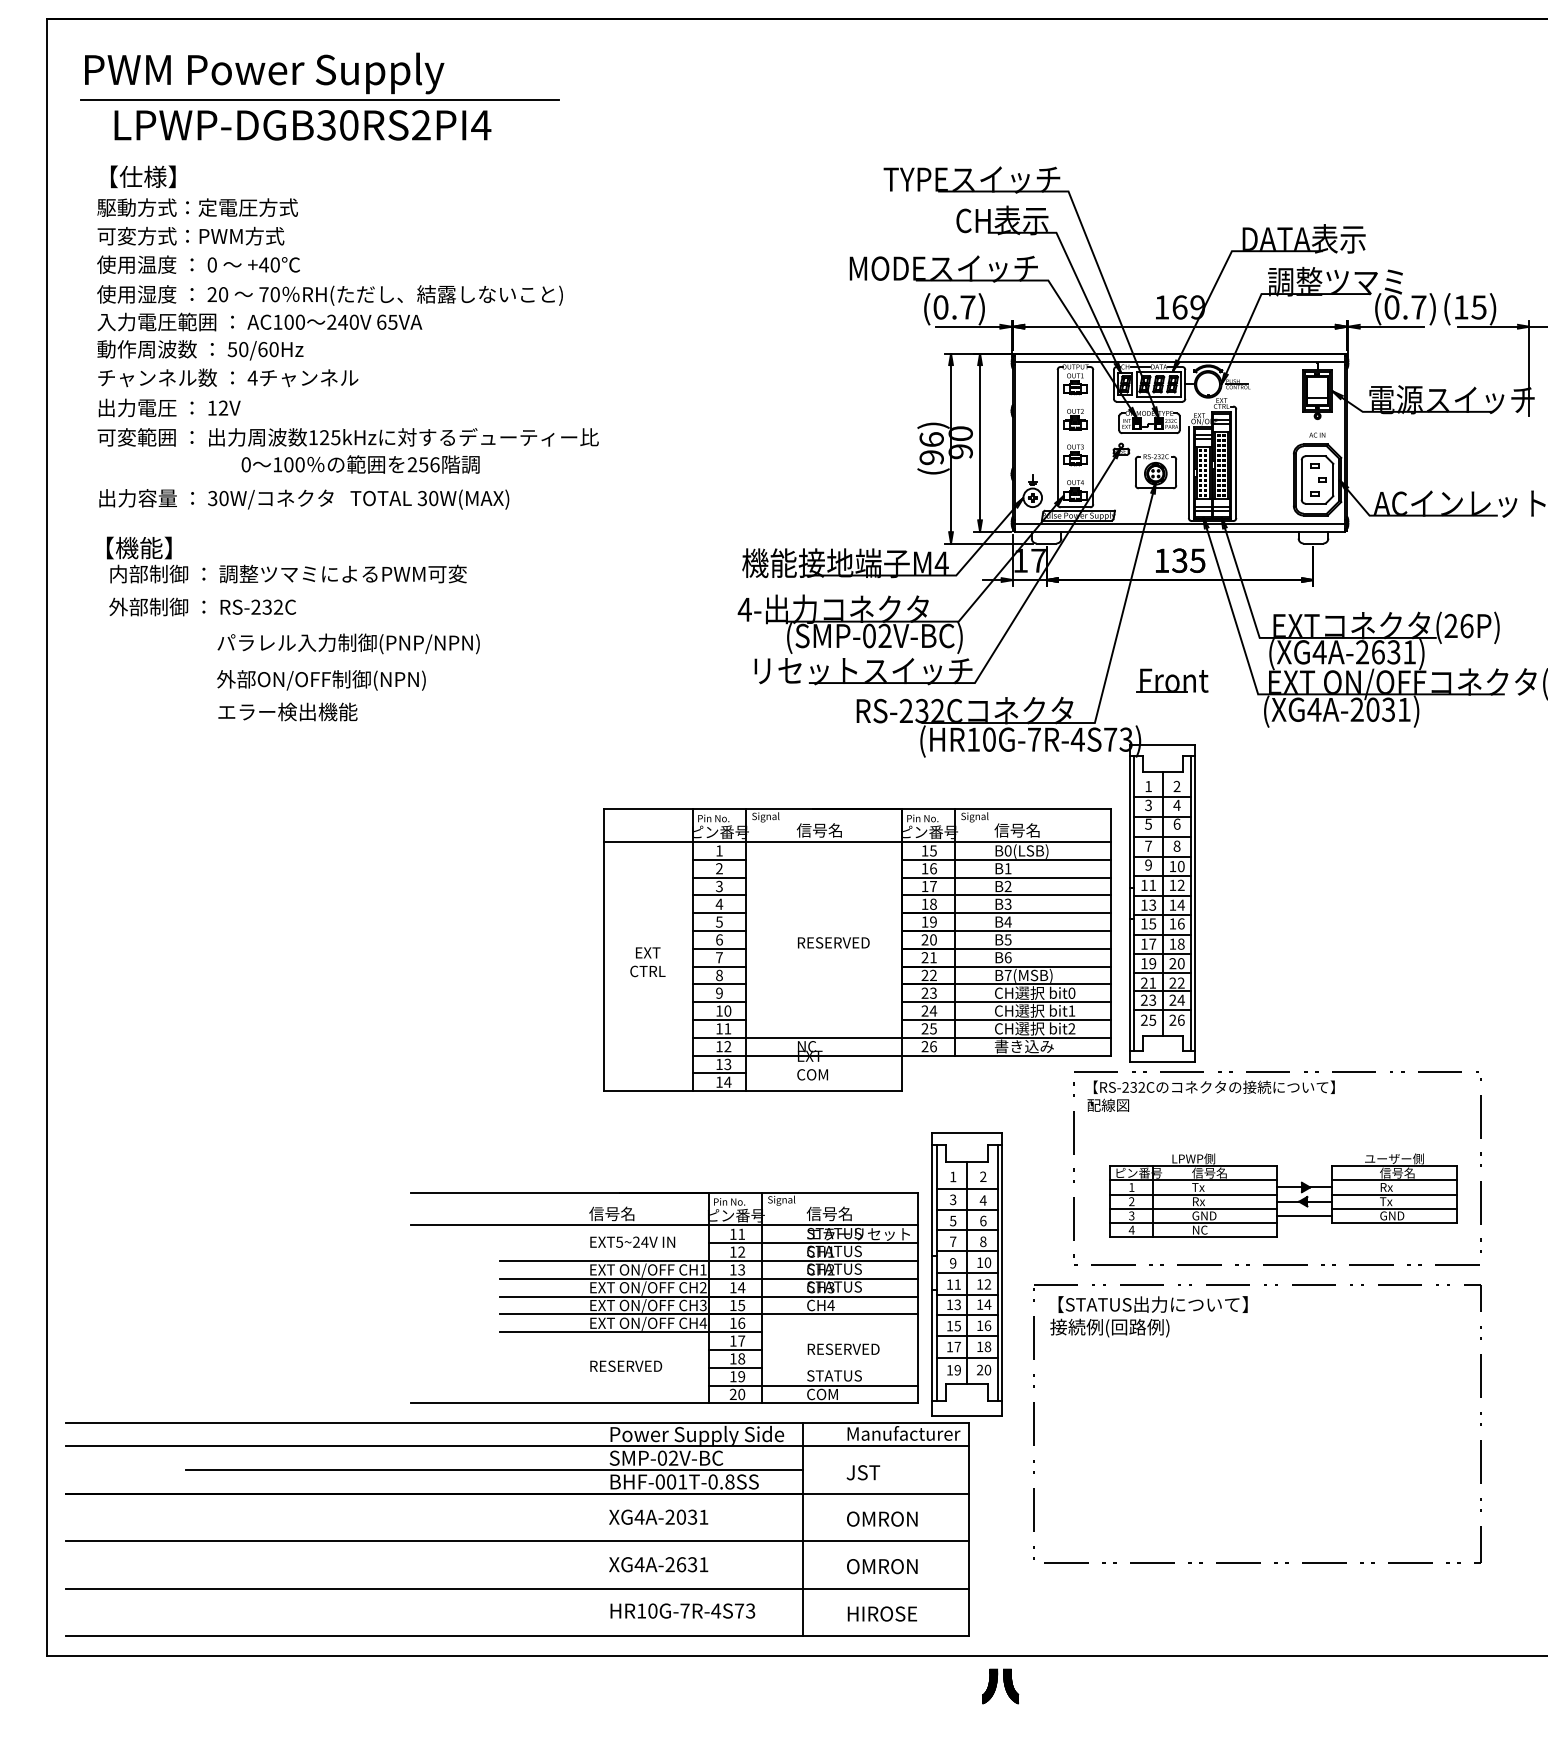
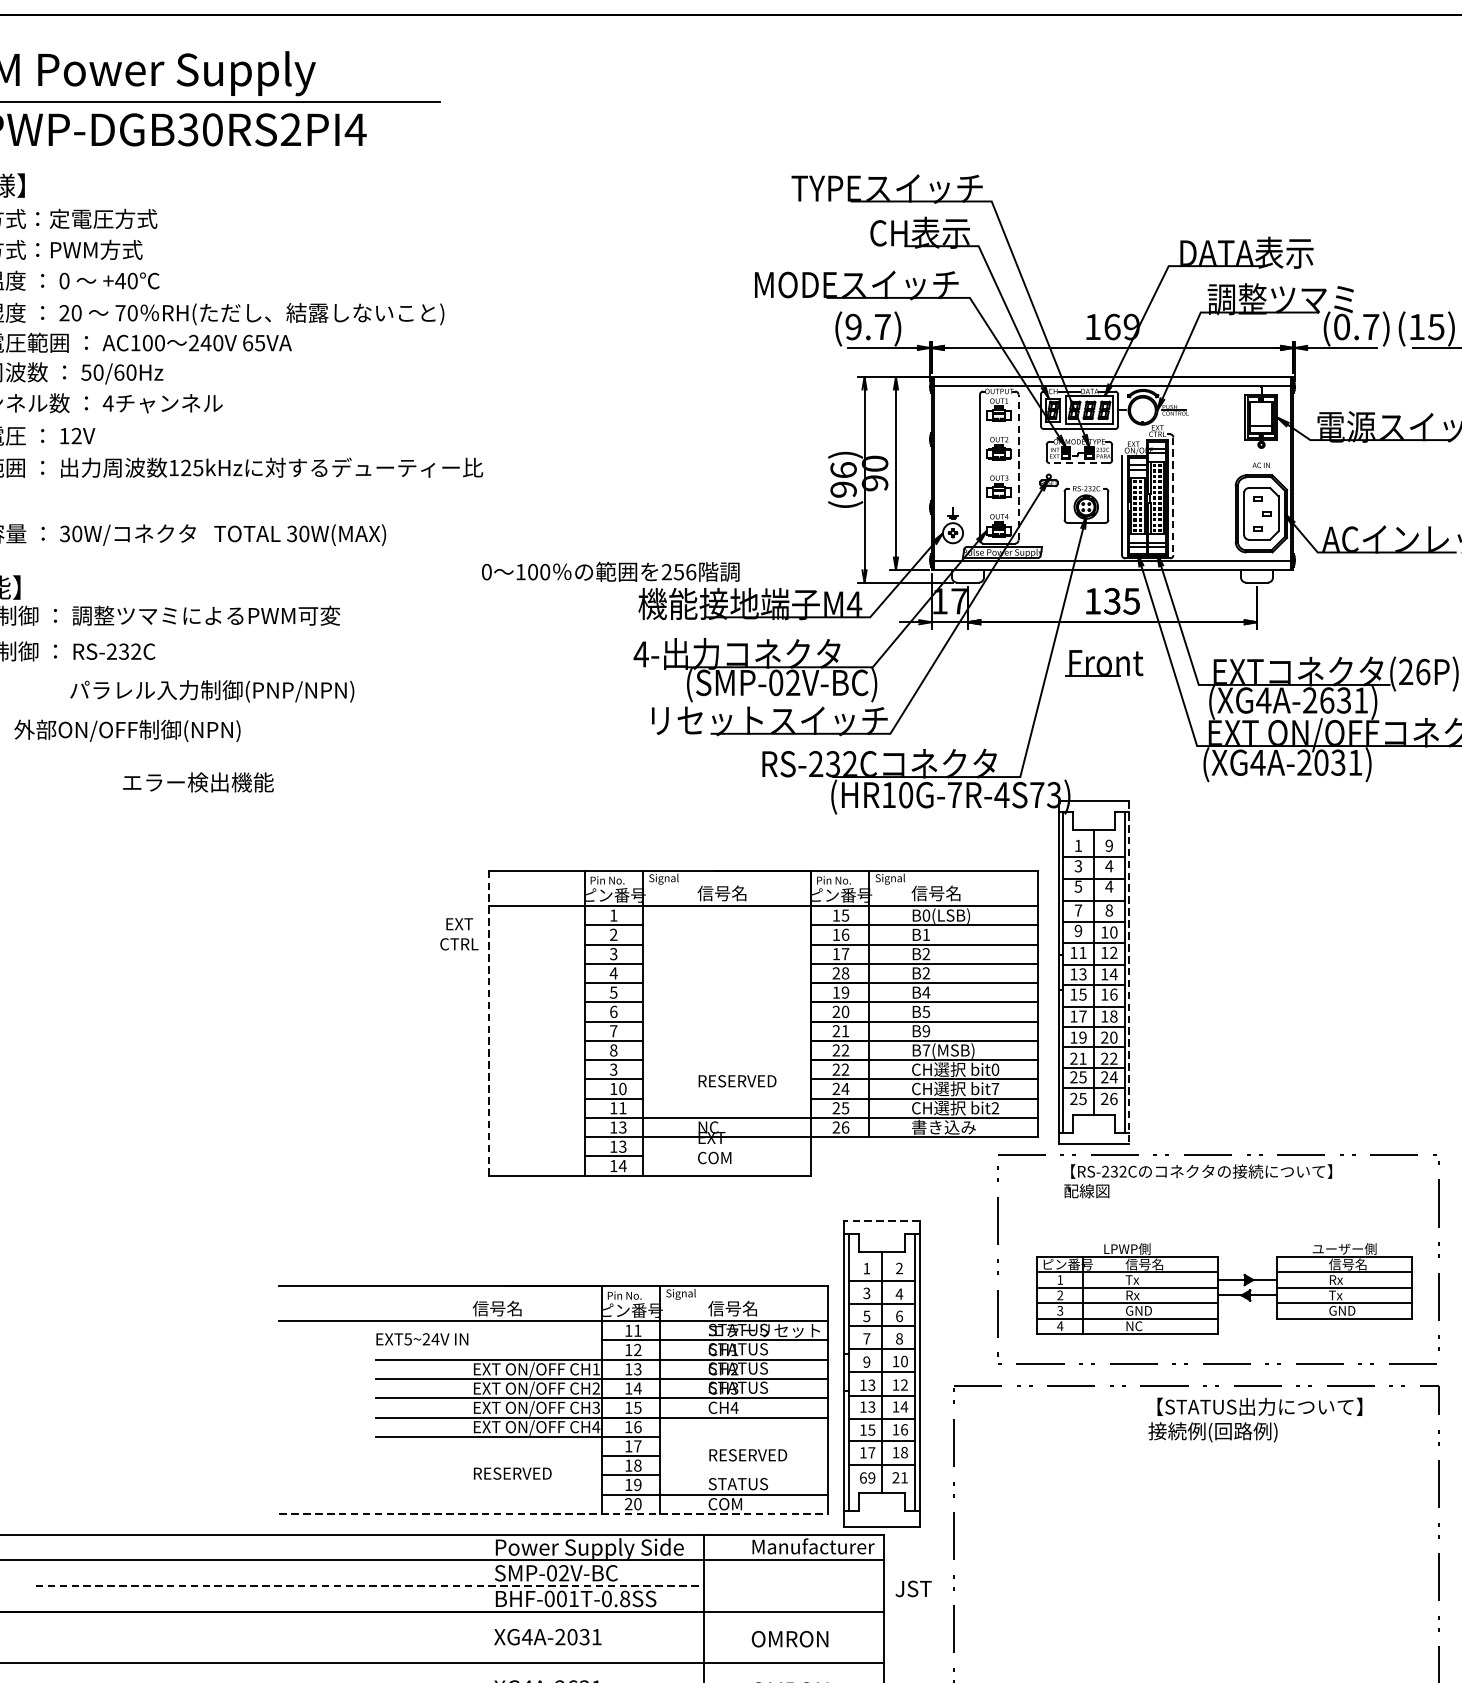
text: (940, 307) -> (853, 327), (0.7) -> (9.7)
line: (1149, 433) -> (1079, 463), solid -> dashed
line: (1093, 436) -> (1018, 466), solid -> dashed
text: (360, 464) -> (610, 571), moved
line: (1236, 464) -> (1173, 497), solid -> dashed
text: (321, 680) -> (127, 731), moved
part: (1172, 680) -> (1104, 662), moved
text: (287, 711) -> (197, 781), moved
text: (1176, 786) -> (1108, 845), 2 -> 9
text: (1176, 823) -> (1108, 885), 6 -> 4
text: (924, 903) -> (835, 972), 18 -> 28
text: (1007, 904) -> (925, 973), B3 -> B2
line: (1195, 904) -> (1129, 973), solid -> dashed
text: (833, 942) -> (737, 1080), moved
line: (603, 950) -> (488, 1023), solid -> dashed
text: (1007, 957) -> (925, 1030), B6 -> B9
text: (647, 962) -> (458, 934), moved
text: (719, 992) -> (613, 1068), 9 -> 3
text: (933, 993) -> (845, 1069), 23 -> 22
text: (1152, 999) -> (1082, 1076), 23 -> 25
text: (1071, 1010) -> (994, 1088), bit1 -> bit7
text: (727, 1046) -> (622, 1127), 12 -> 13
text: (1210, 1095) -> (1197, 1180), moved
line: (967, 1133) -> (882, 1221), solid -> dashed
line: (1304, 1215) -> (1247, 1310), removed
text: (632, 1241) -> (422, 1338), moved
text: (957, 1284) -> (871, 1385), 11 -> 13
text: (1148, 1316) -> (1254, 1419), moved
text: (987, 1369) -> (904, 1477), 20 -> 21
text: (949, 1370) -> (862, 1478), 19 -> 69
line: (664, 1403) -> (554, 1513), solid -> dashed
line: (494, 1470) -> (370, 1586), solid -> dashed
text: (863, 1472) -> (913, 1588), moved

